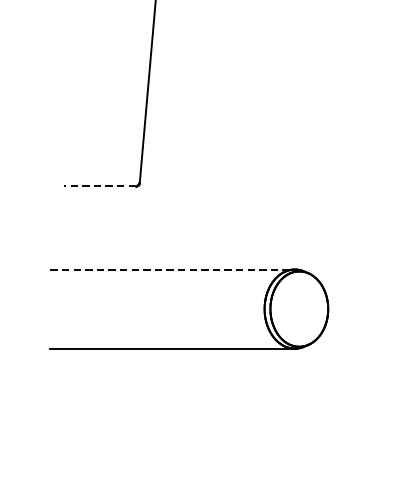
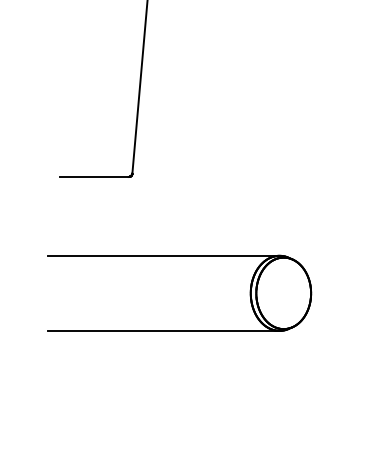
line: (98, 185) -> (93, 176), dashed -> solid
line: (172, 269) -> (163, 255), dashed -> solid

